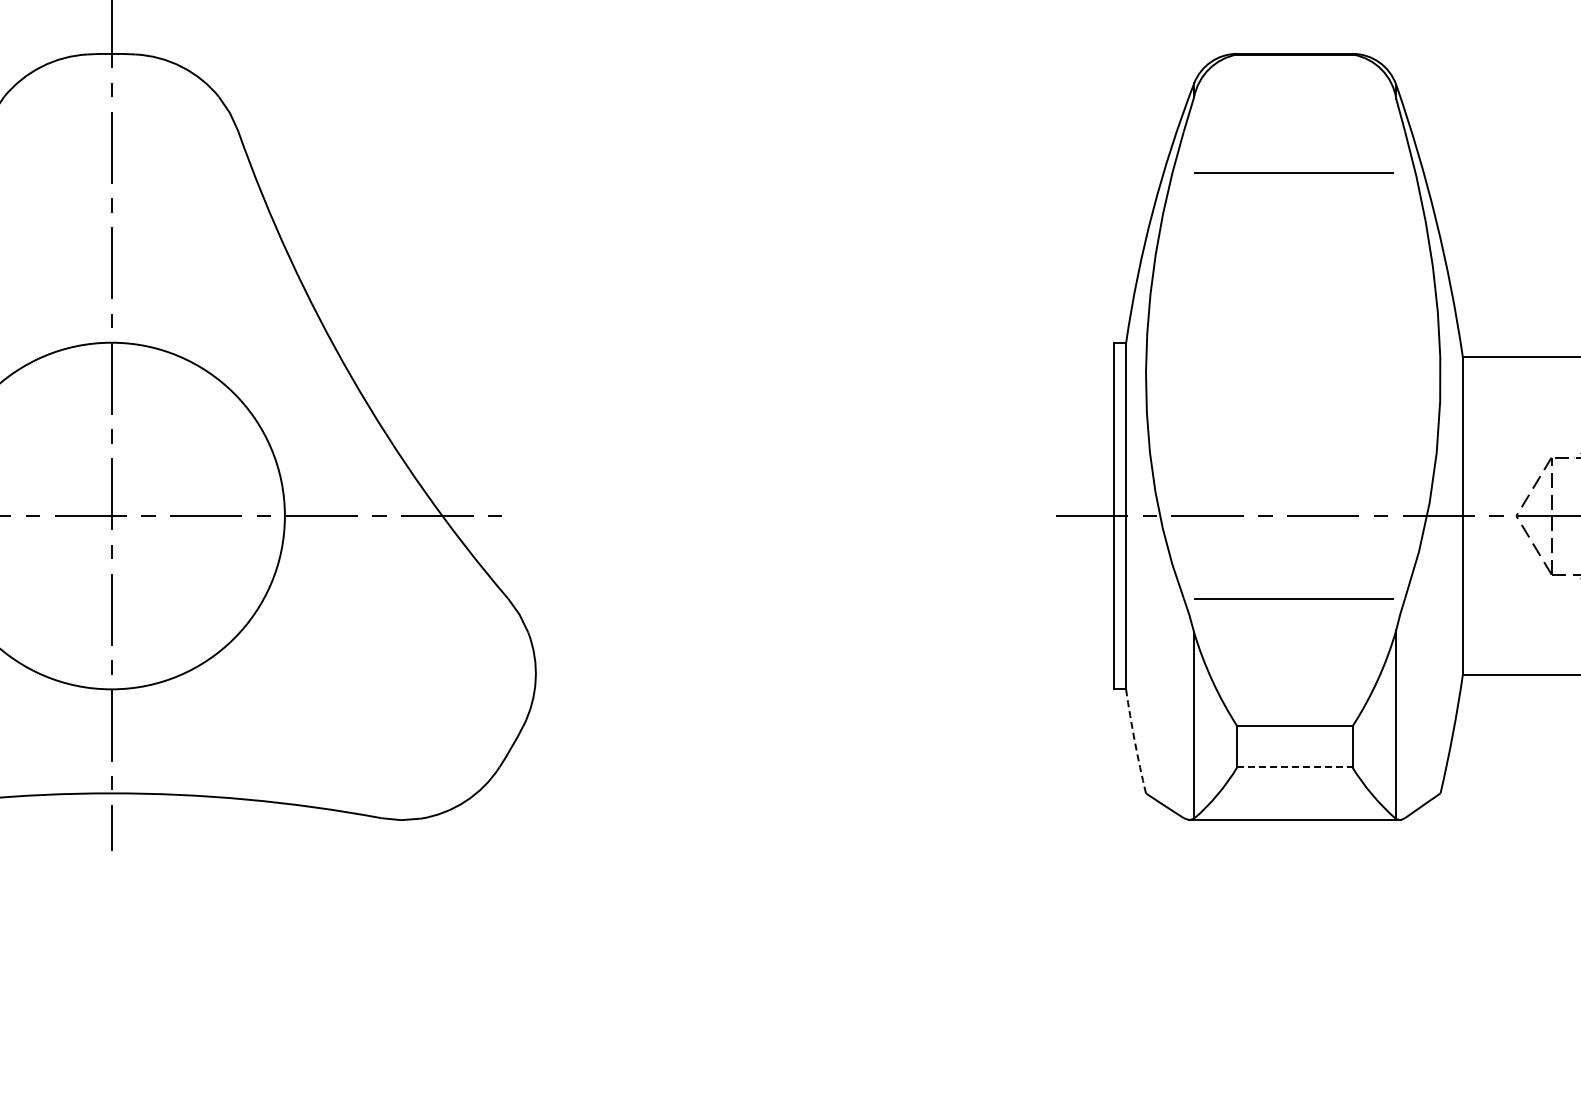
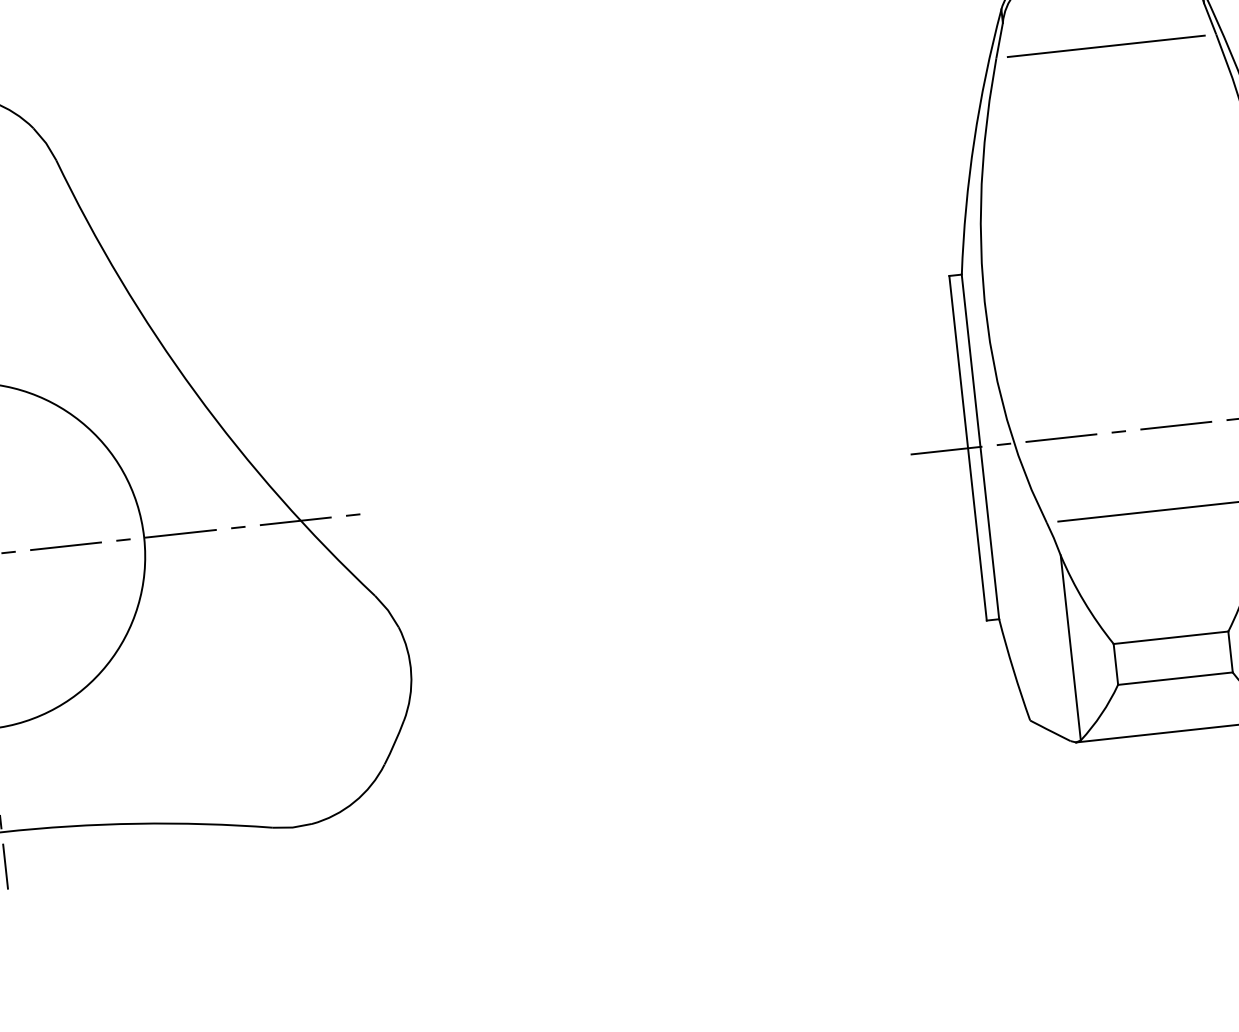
line: (1293, 172) -> (1105, 45), moved
arc: (1134, 741) -> (1013, 670), dashed -> solid
line: (1294, 767) -> (1175, 678), dashed -> solid

